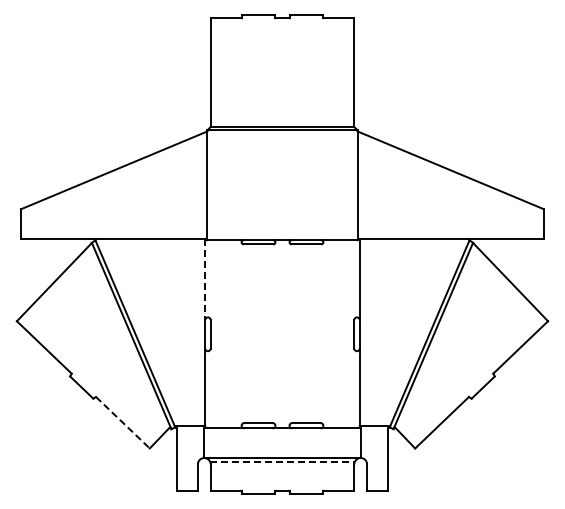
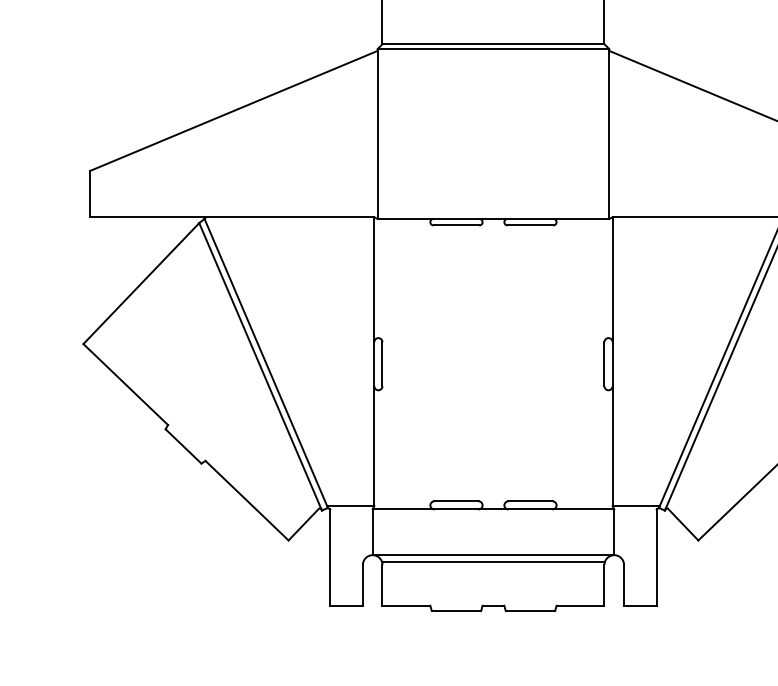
line: (205, 280) -> (374, 281), dashed -> solid
line: (123, 423) -> (247, 501), dashed -> solid
line: (282, 462) -> (493, 562), dashed -> solid

